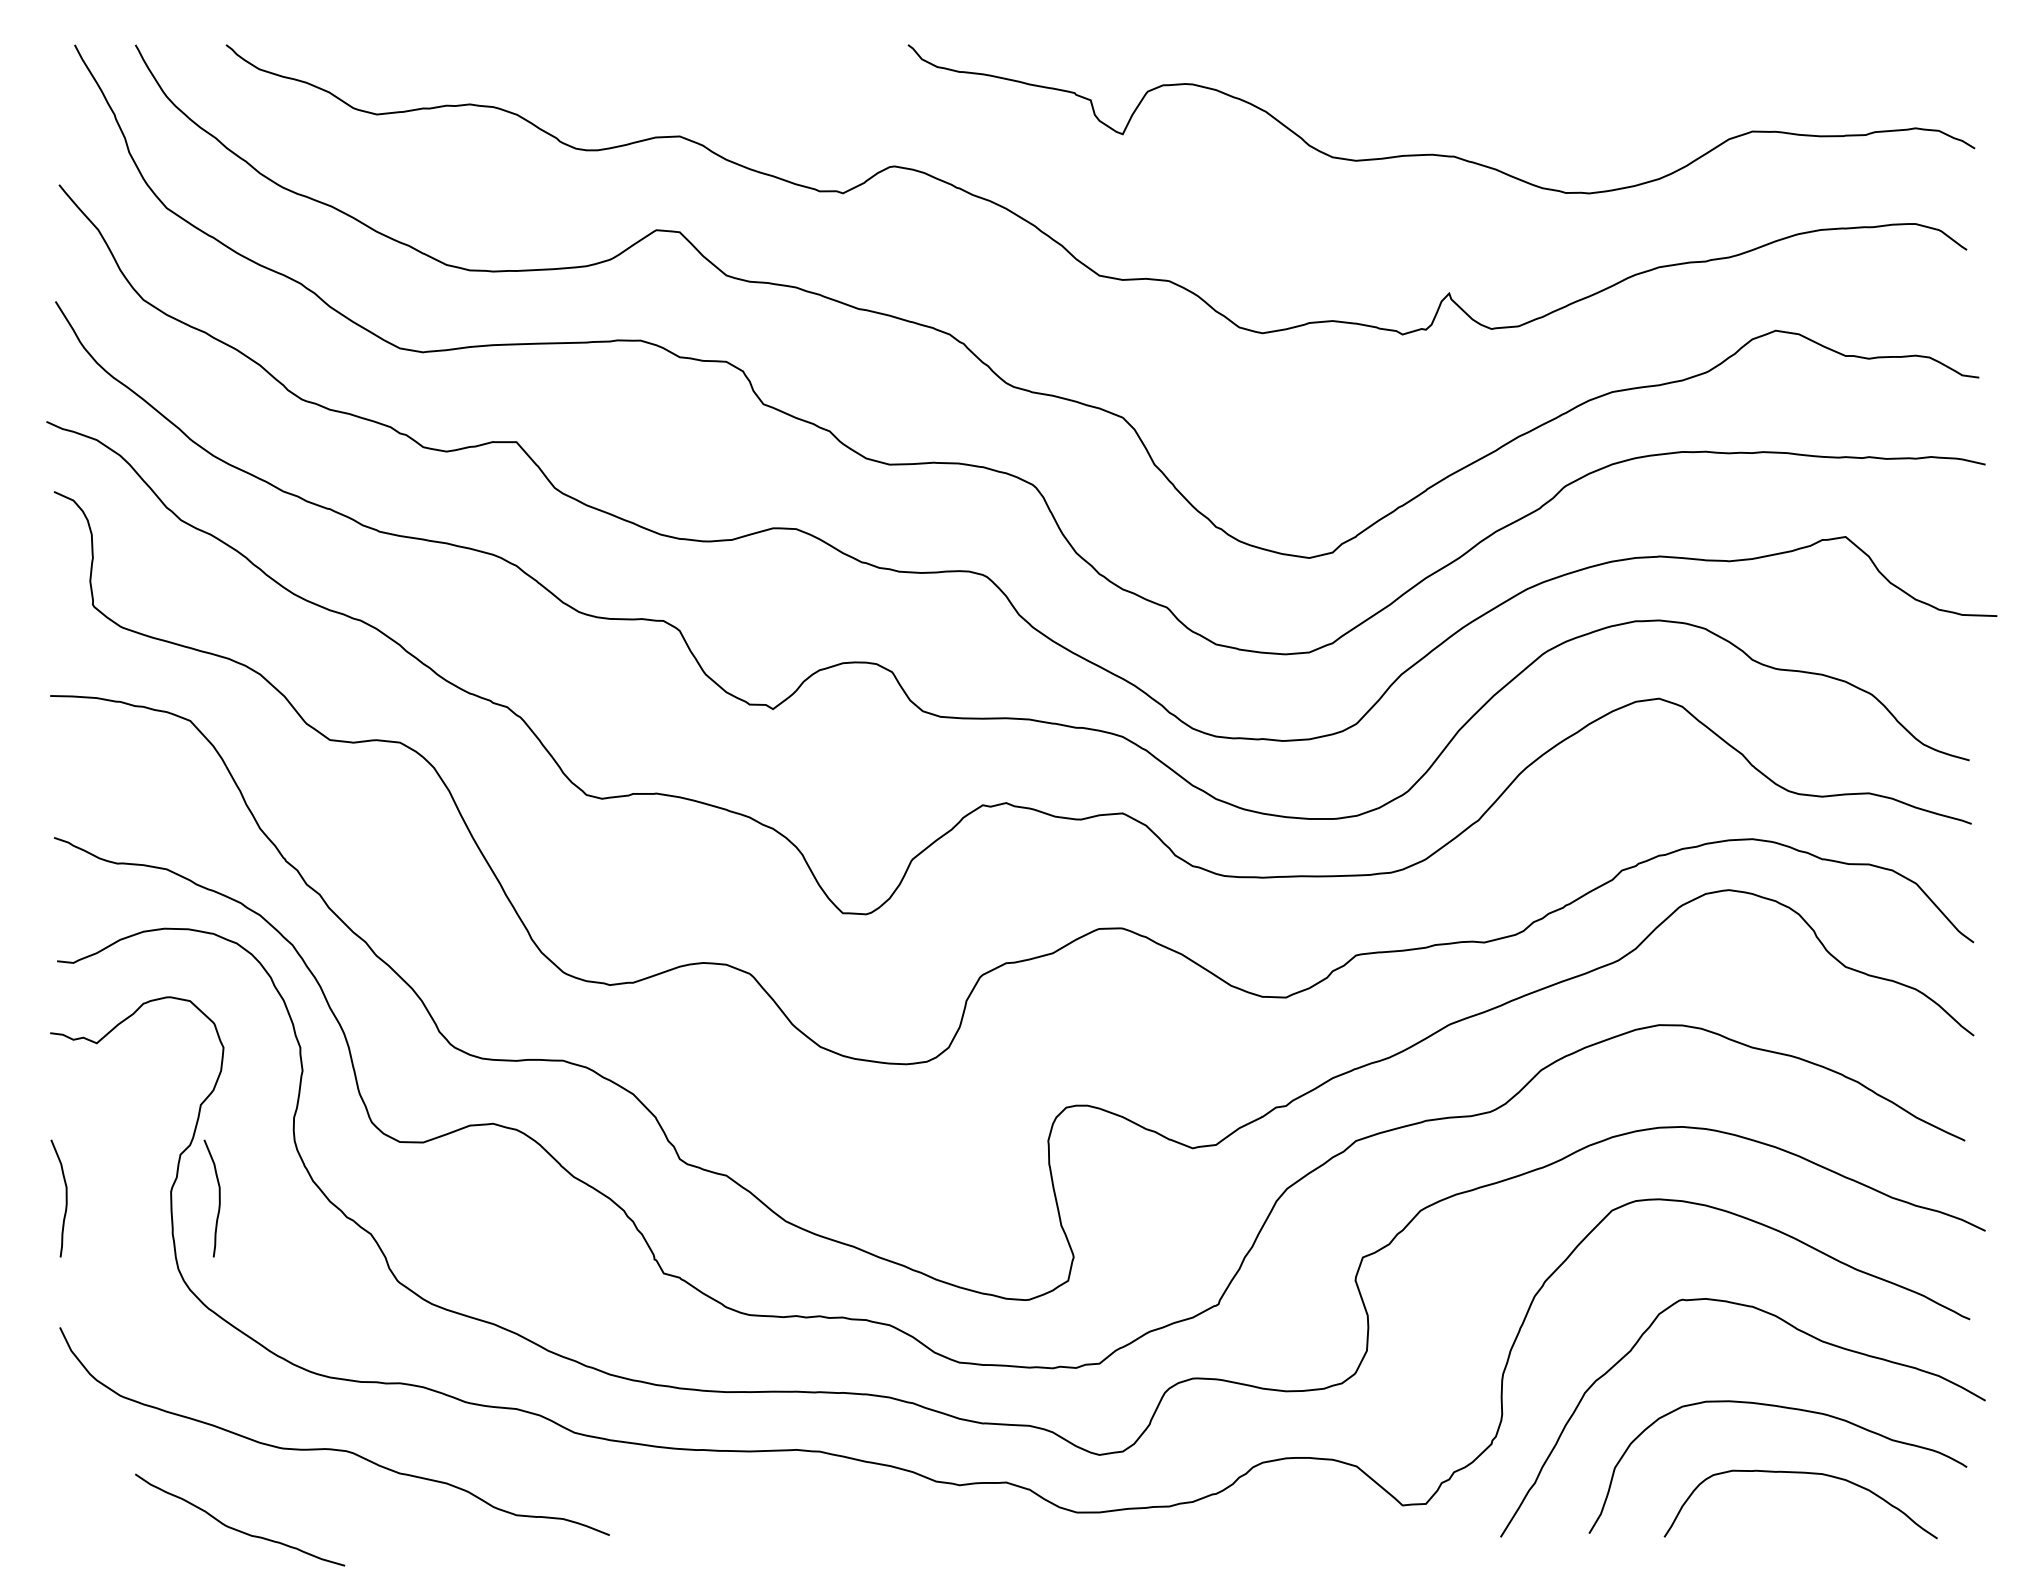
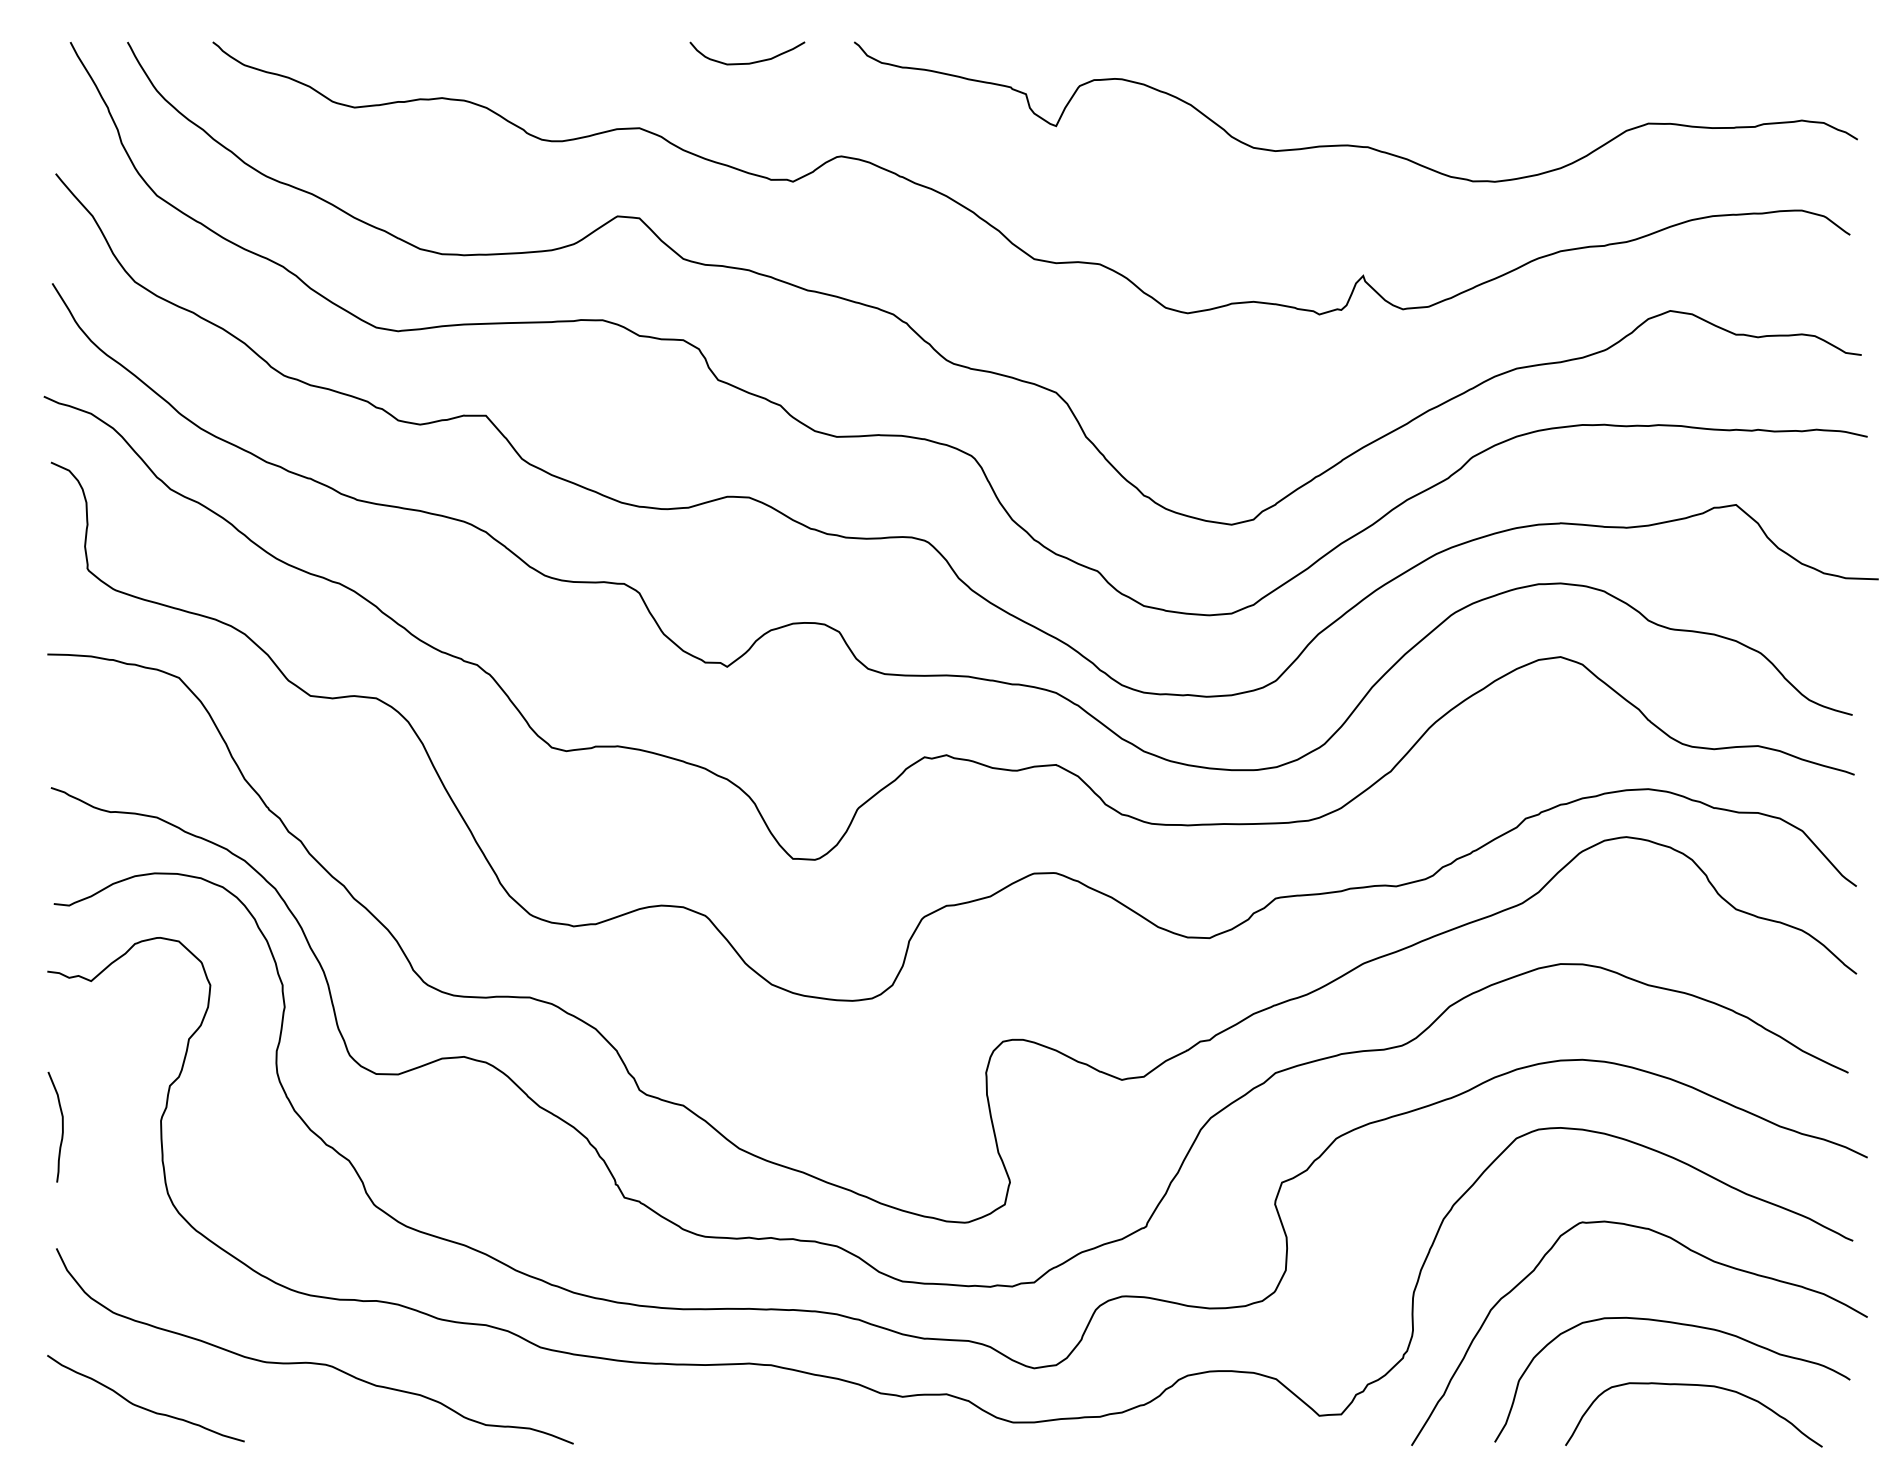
curve: (794, 66) -> (747, 62), added
curve: (219, 1197) -> (206, 1126), removed
curve: (235, 1528) -> (141, 1406), moved

